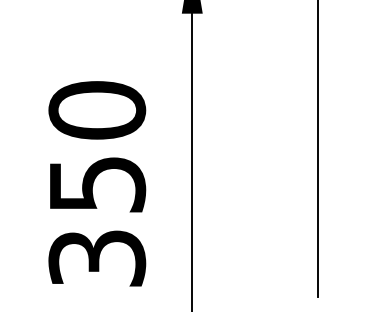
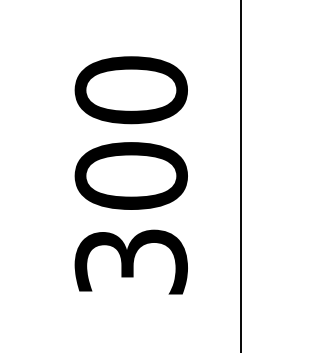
text: (97, 184) -> (131, 176), 350 -> 300

